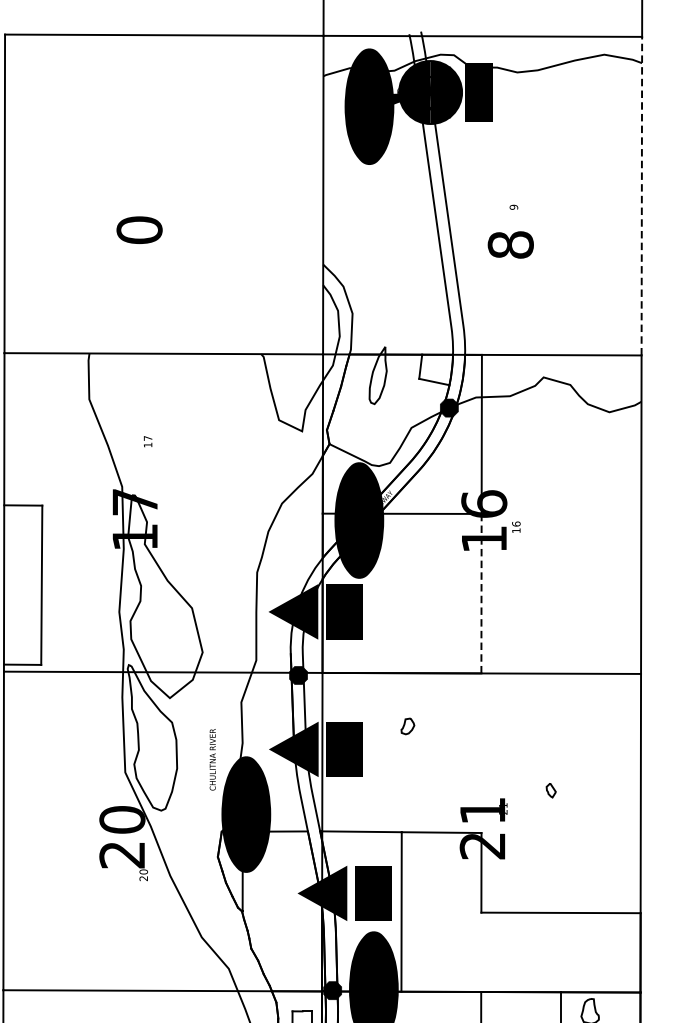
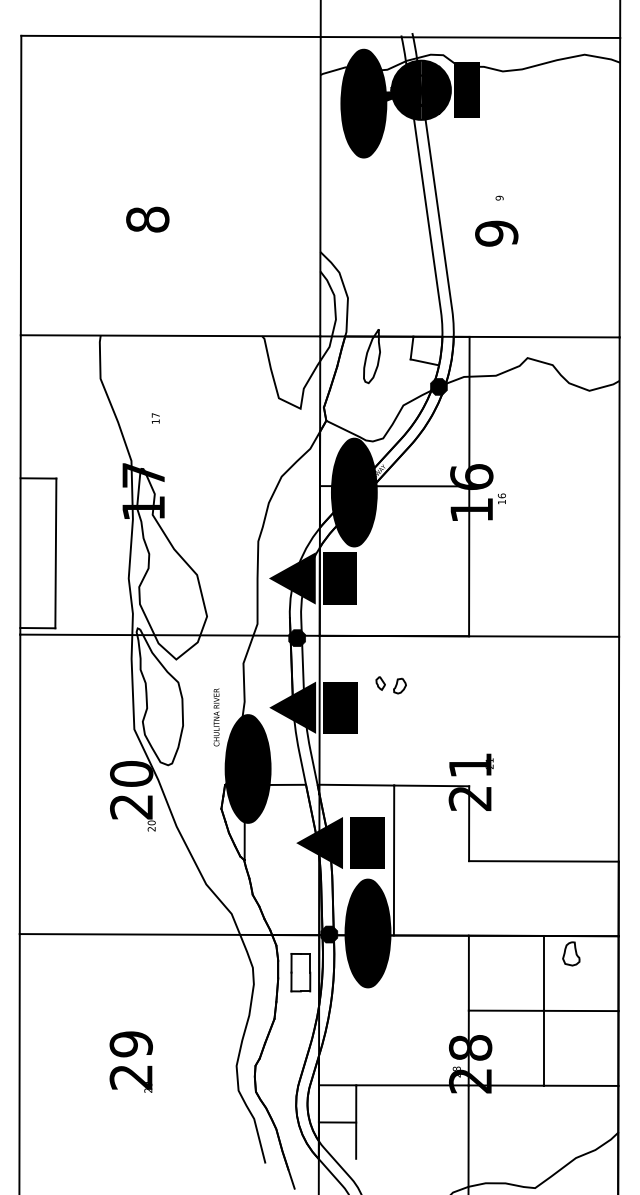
line: (641, 195) -> (619, 187), dashed -> solid
text: (139, 230) -> (147, 219), 0 -> 8
text: (510, 244) -> (496, 233), 8 -> 9
line: (481, 593) -> (469, 561), dashed -> solid
part: (551, 790) -> (380, 683), moved

